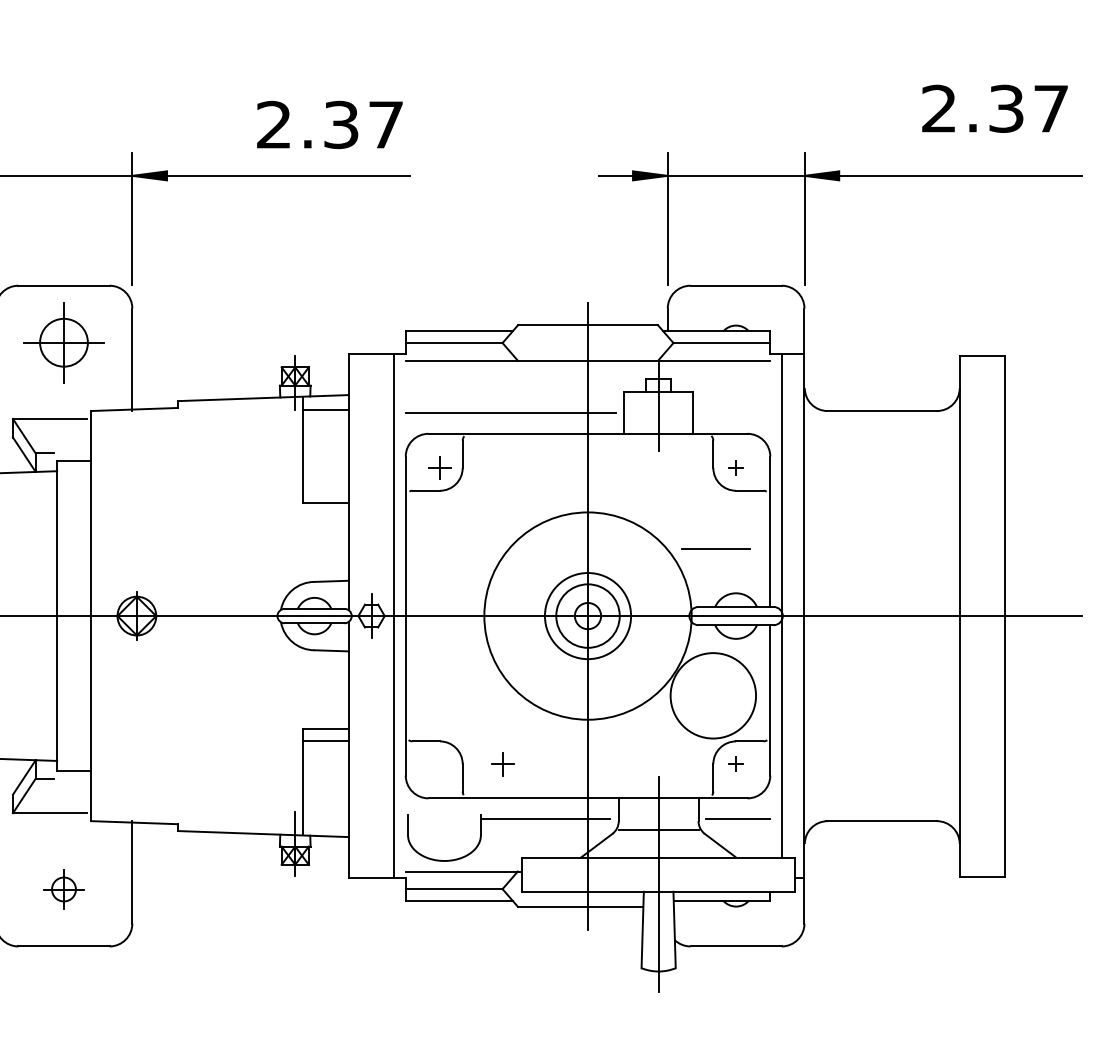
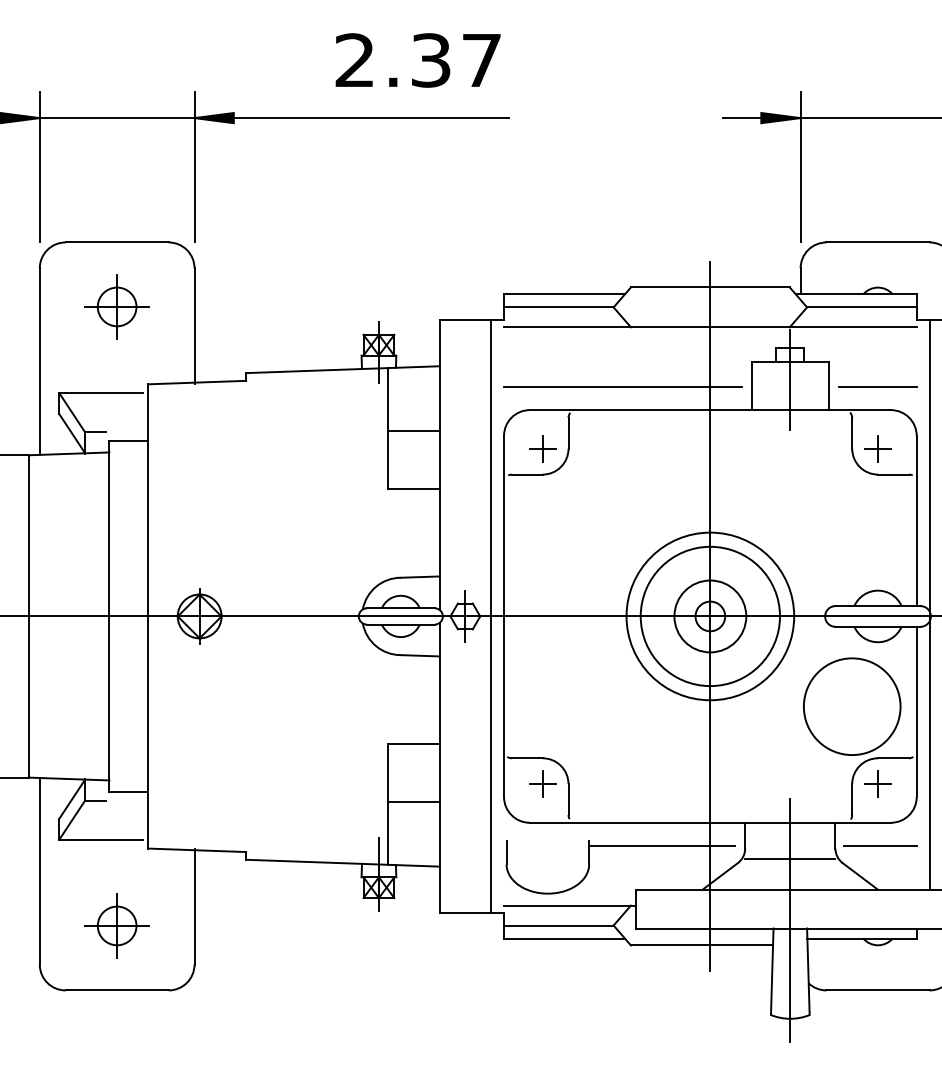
part: (63, 342) -> (116, 306), size x0.71
line: (325, 410) -> (413, 431), moved
part: (736, 467) -> (878, 448), size x1.67
line: (715, 548) -> (877, 385), moved
circle: (587, 615) -> (709, 615), size x1.43
circle: (587, 616) -> (709, 616), size x0.71
line: (325, 741) -> (413, 802), moved
part: (502, 764) -> (542, 784), moved
part: (736, 764) -> (878, 784), size x1.67
part: (63, 889) -> (116, 925), size x1.43

